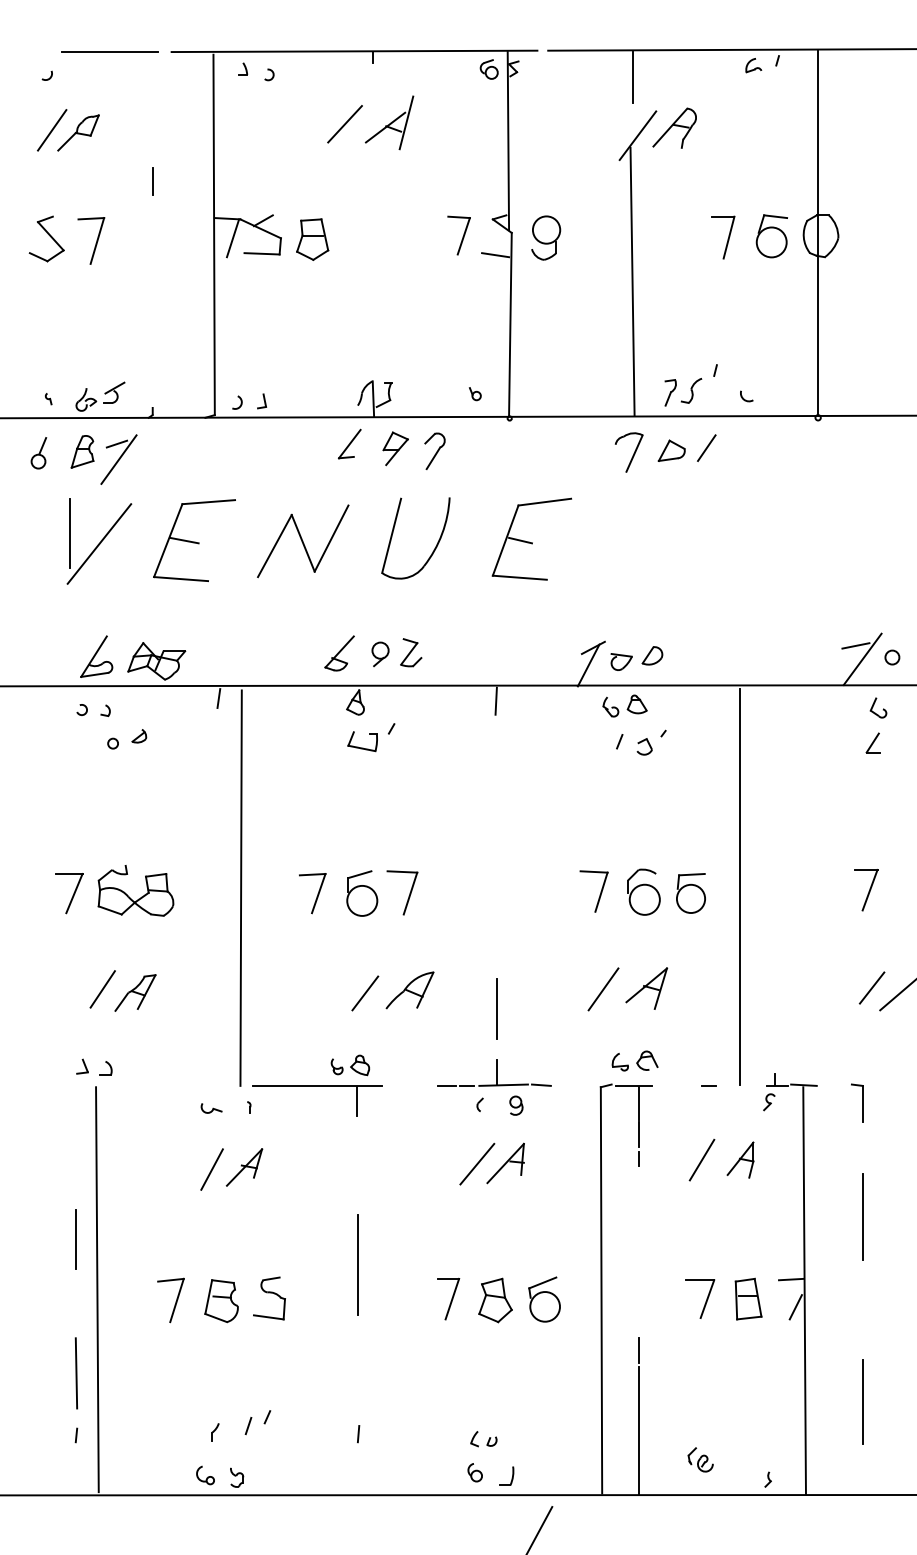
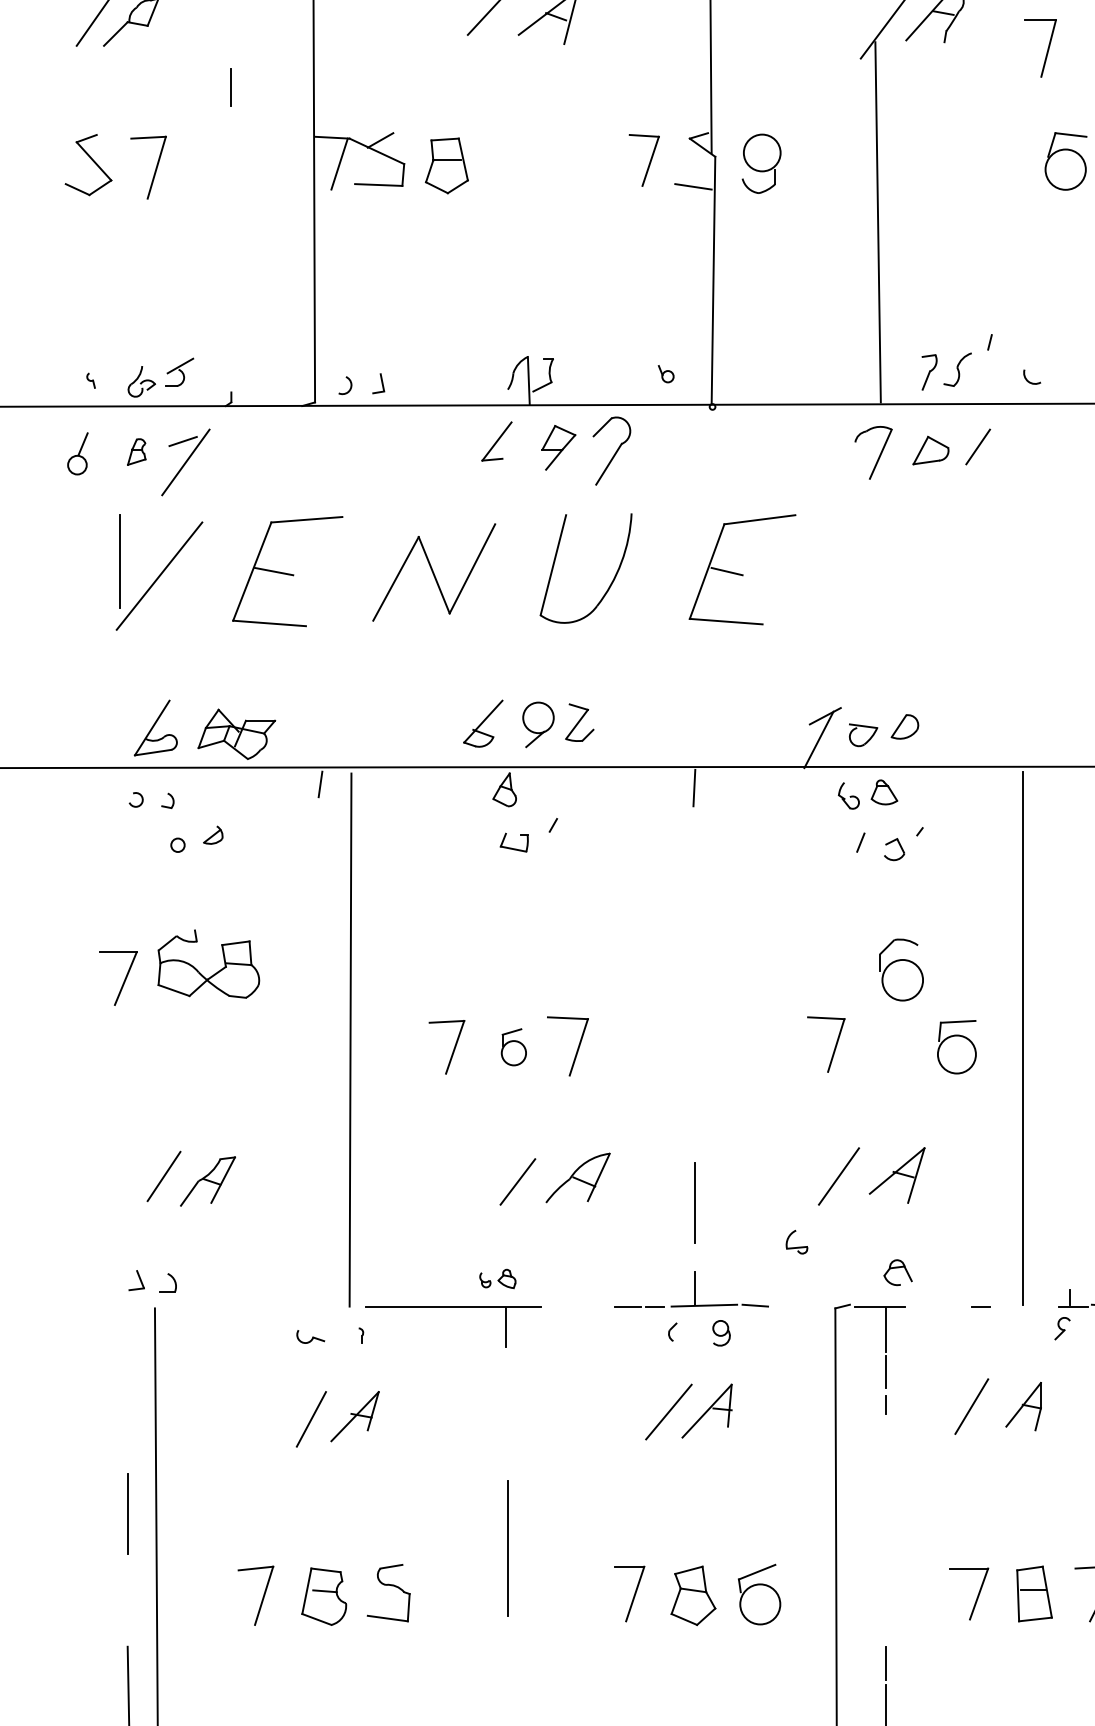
part: (723, 237) -> (1041, 48), moved
part: (82, 451) -> (136, 451), size x0.6
part: (434, 451) -> (611, 451), size x1.4
part: (380, 654) -> (538, 725), size x1.4
part: (362, 741) -> (514, 842), size x0.7
part: (643, 891) -> (900, 969), moved
part: (69, 893) -> (119, 978), moved
part: (362, 893) -> (514, 1047), size x0.6
part: (129, 896) -> (200, 971), moved
part: (619, 1062) -> (795, 1242), moved
part: (350, 1065) -> (497, 1279), size x0.7

